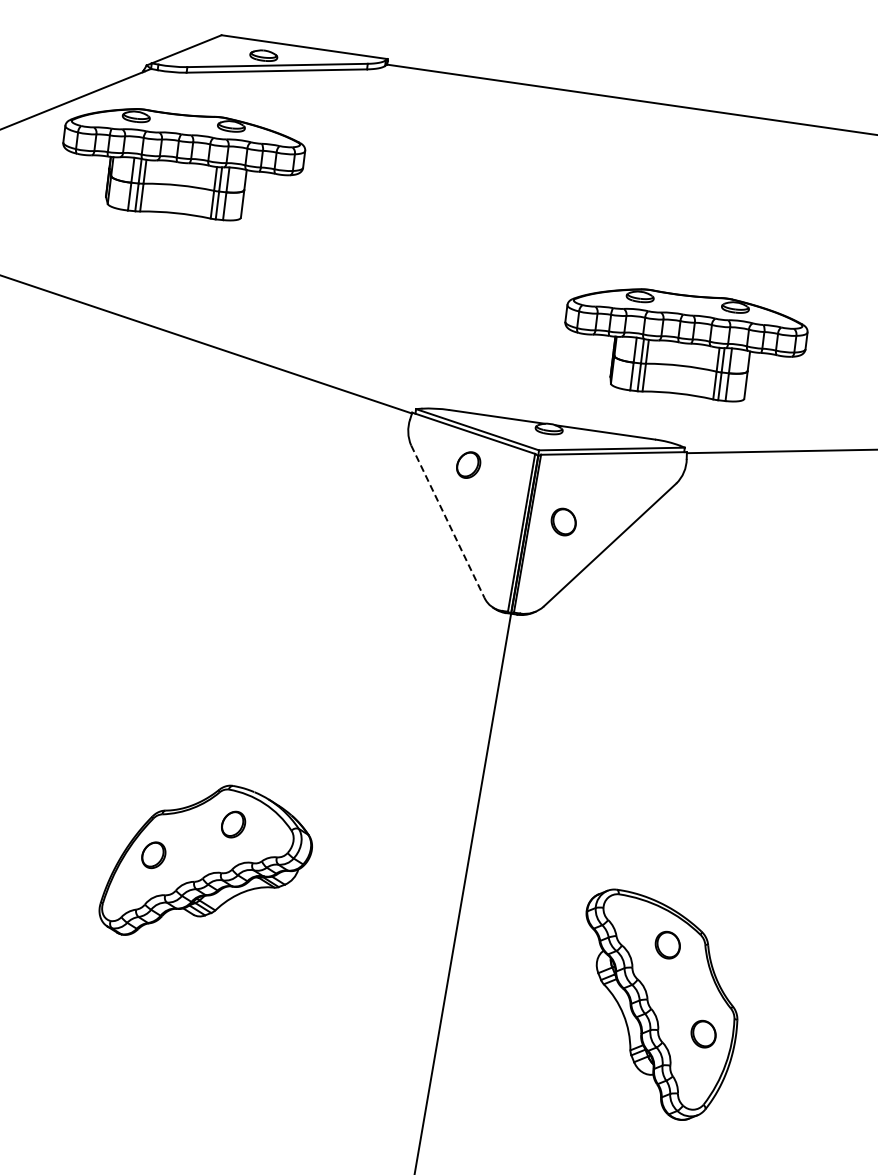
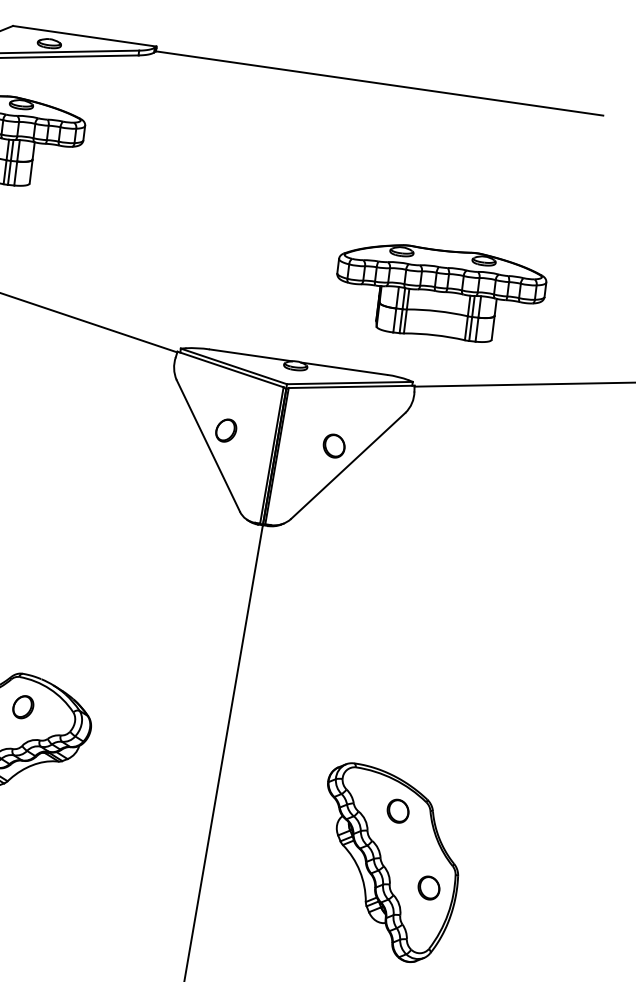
part: (686, 345) -> (441, 293), moved
part: (468, 464) -> (226, 430), moved
part: (563, 521) -> (333, 445), moved
line: (448, 522) -> (208, 446), dashed -> solid

